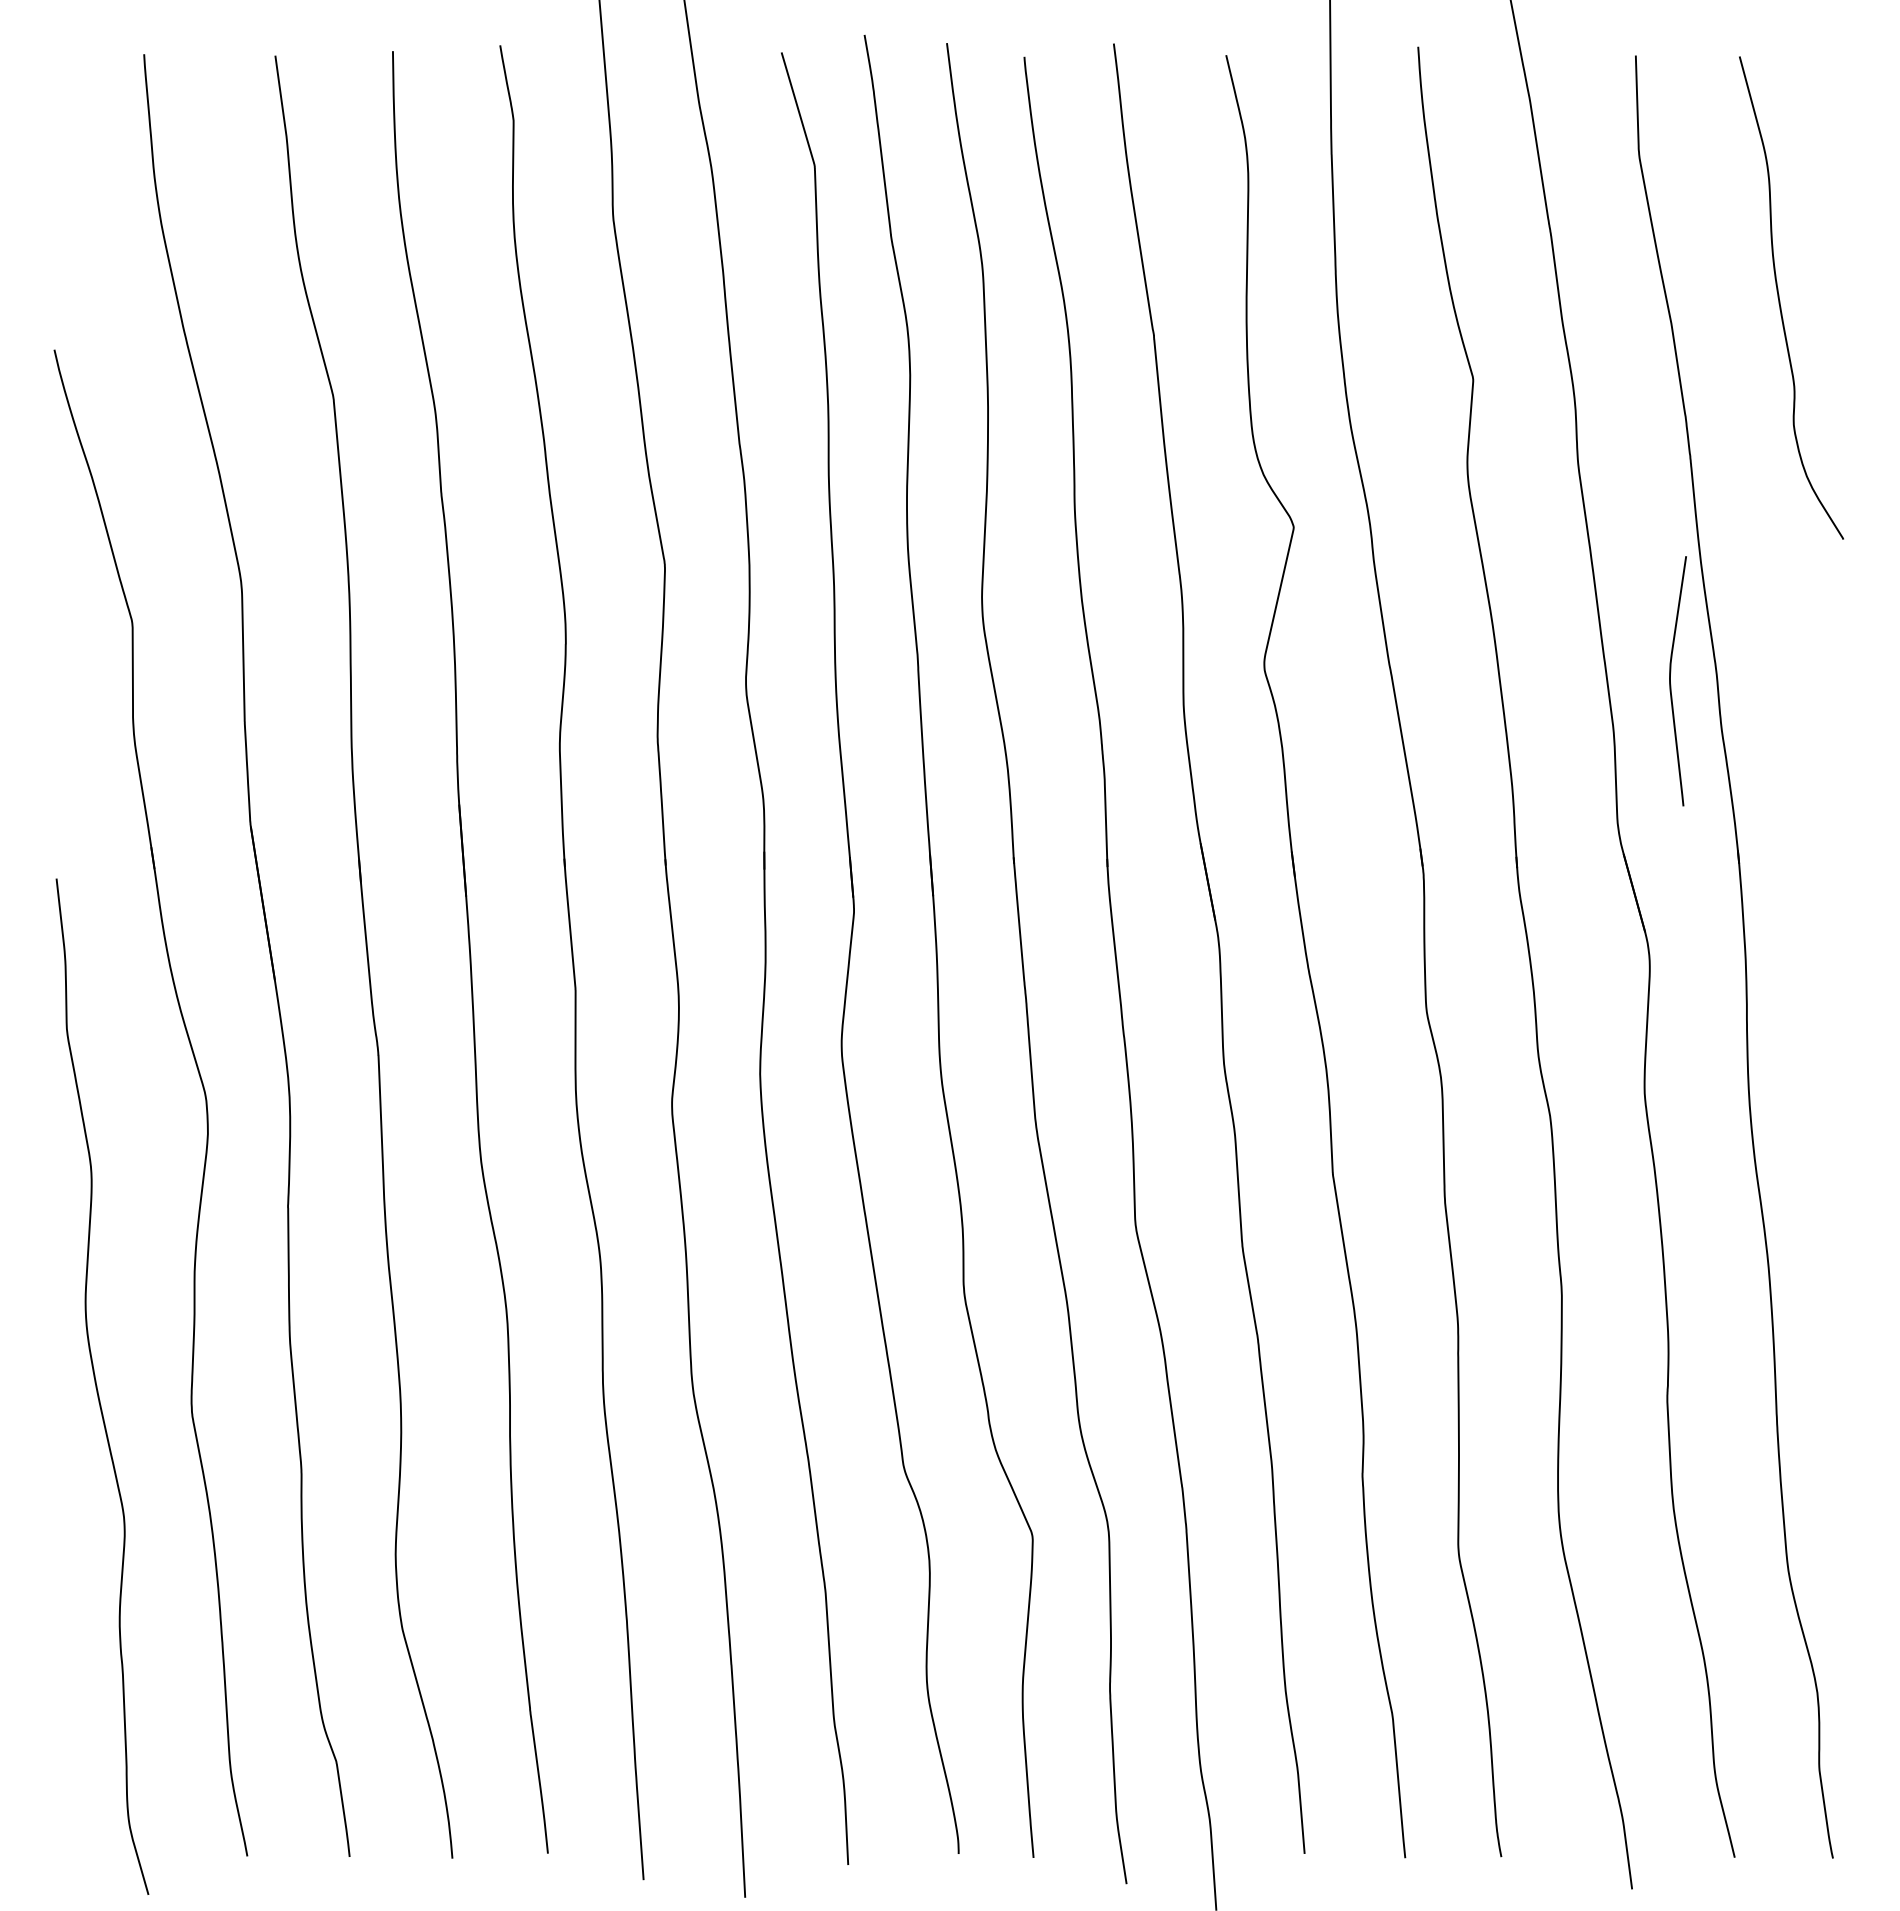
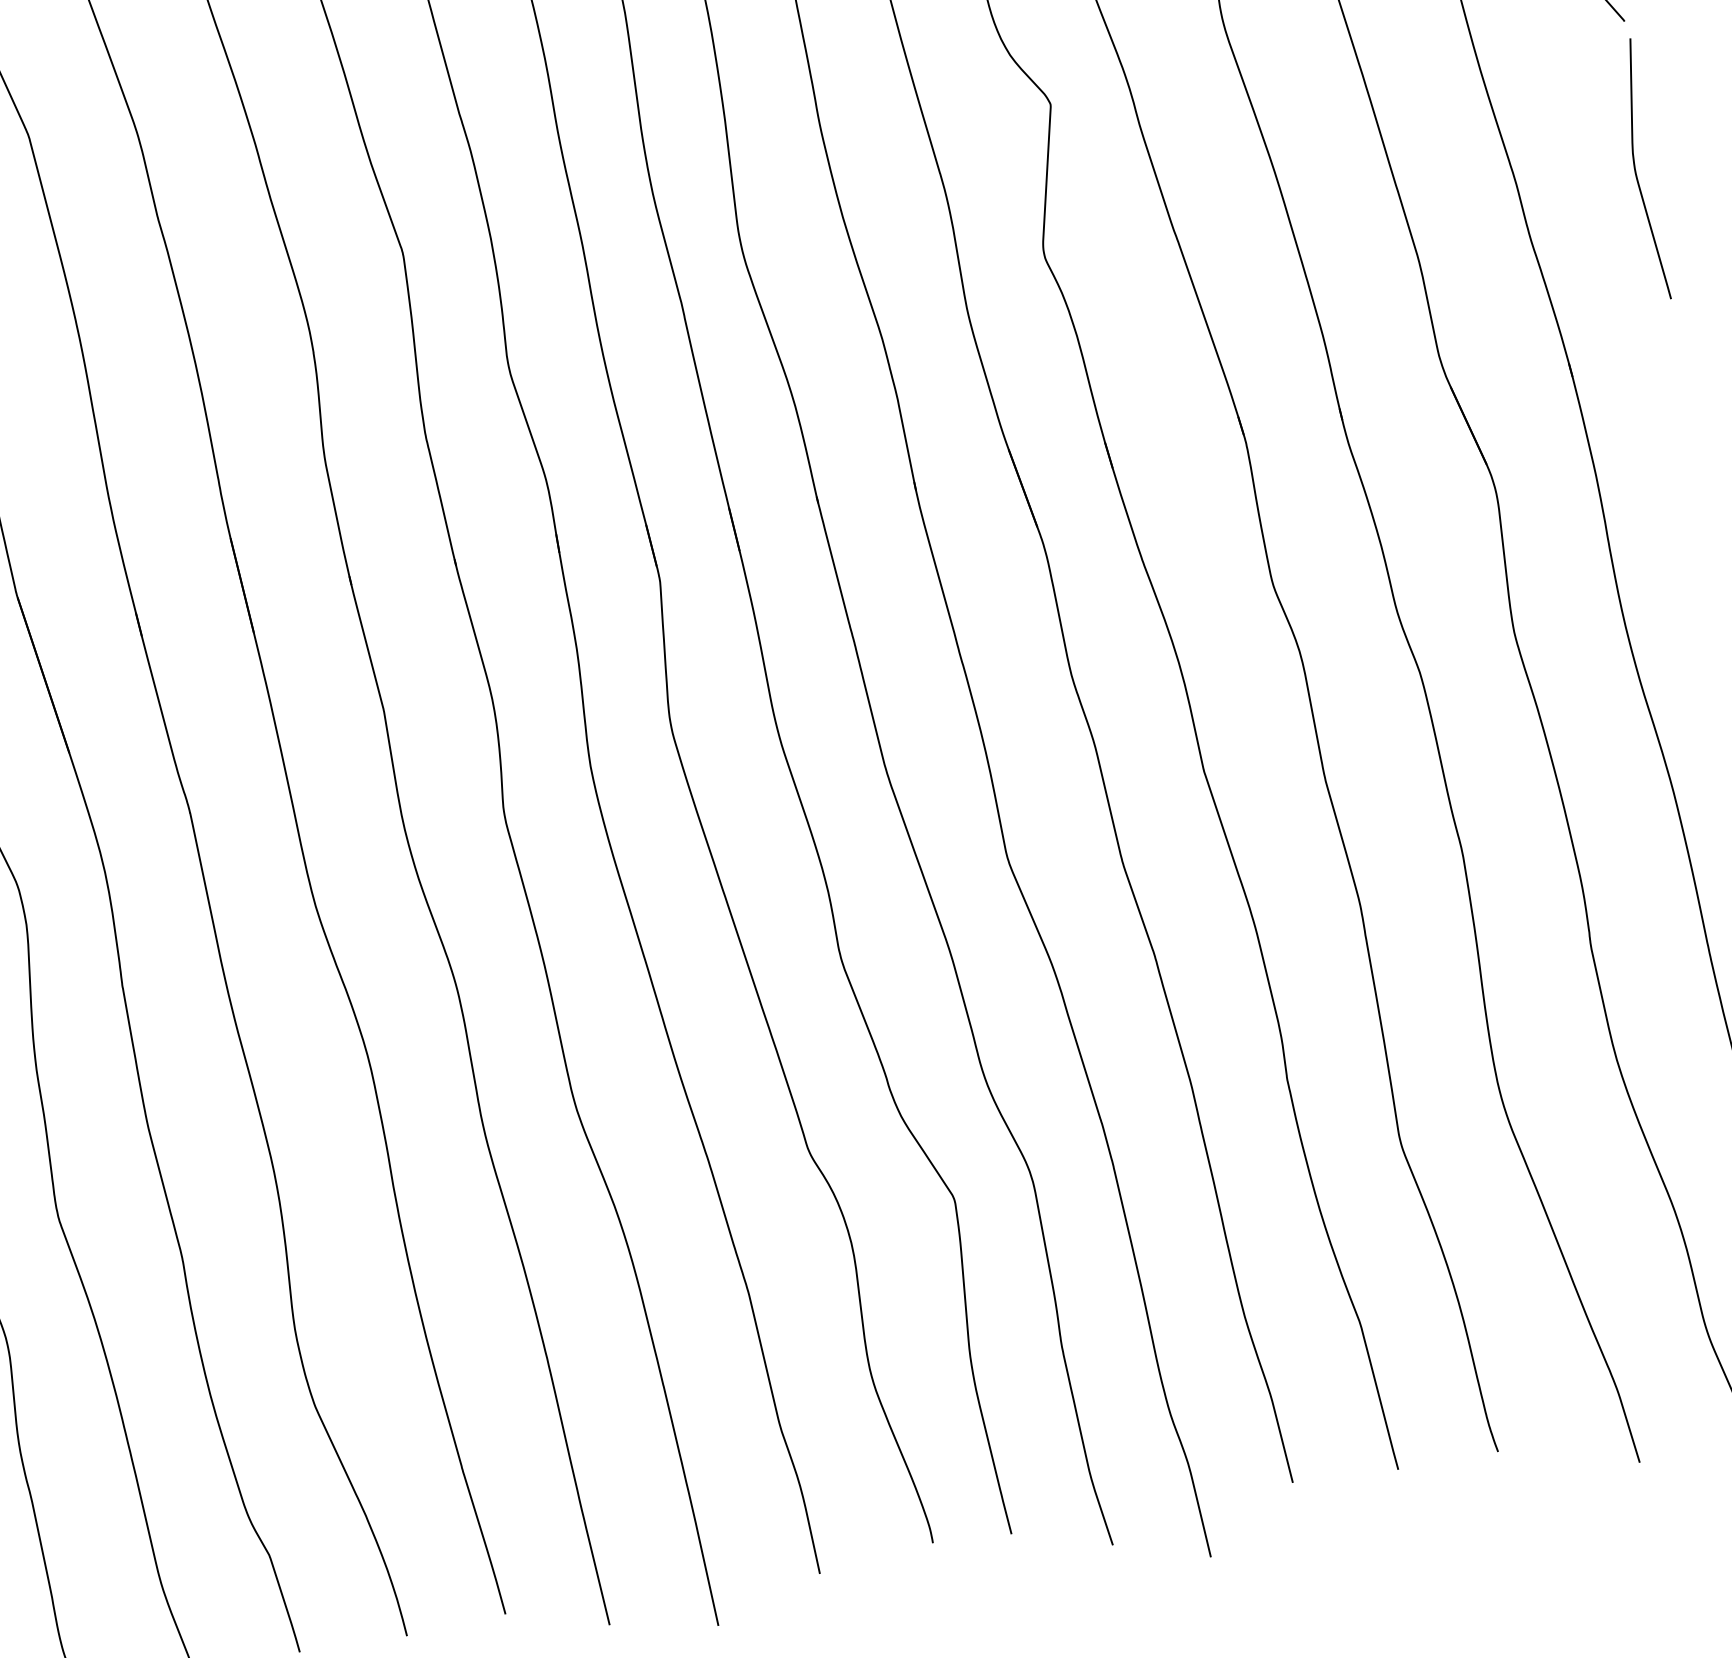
curve: (1671, 684) -> (1637, 174), moved

